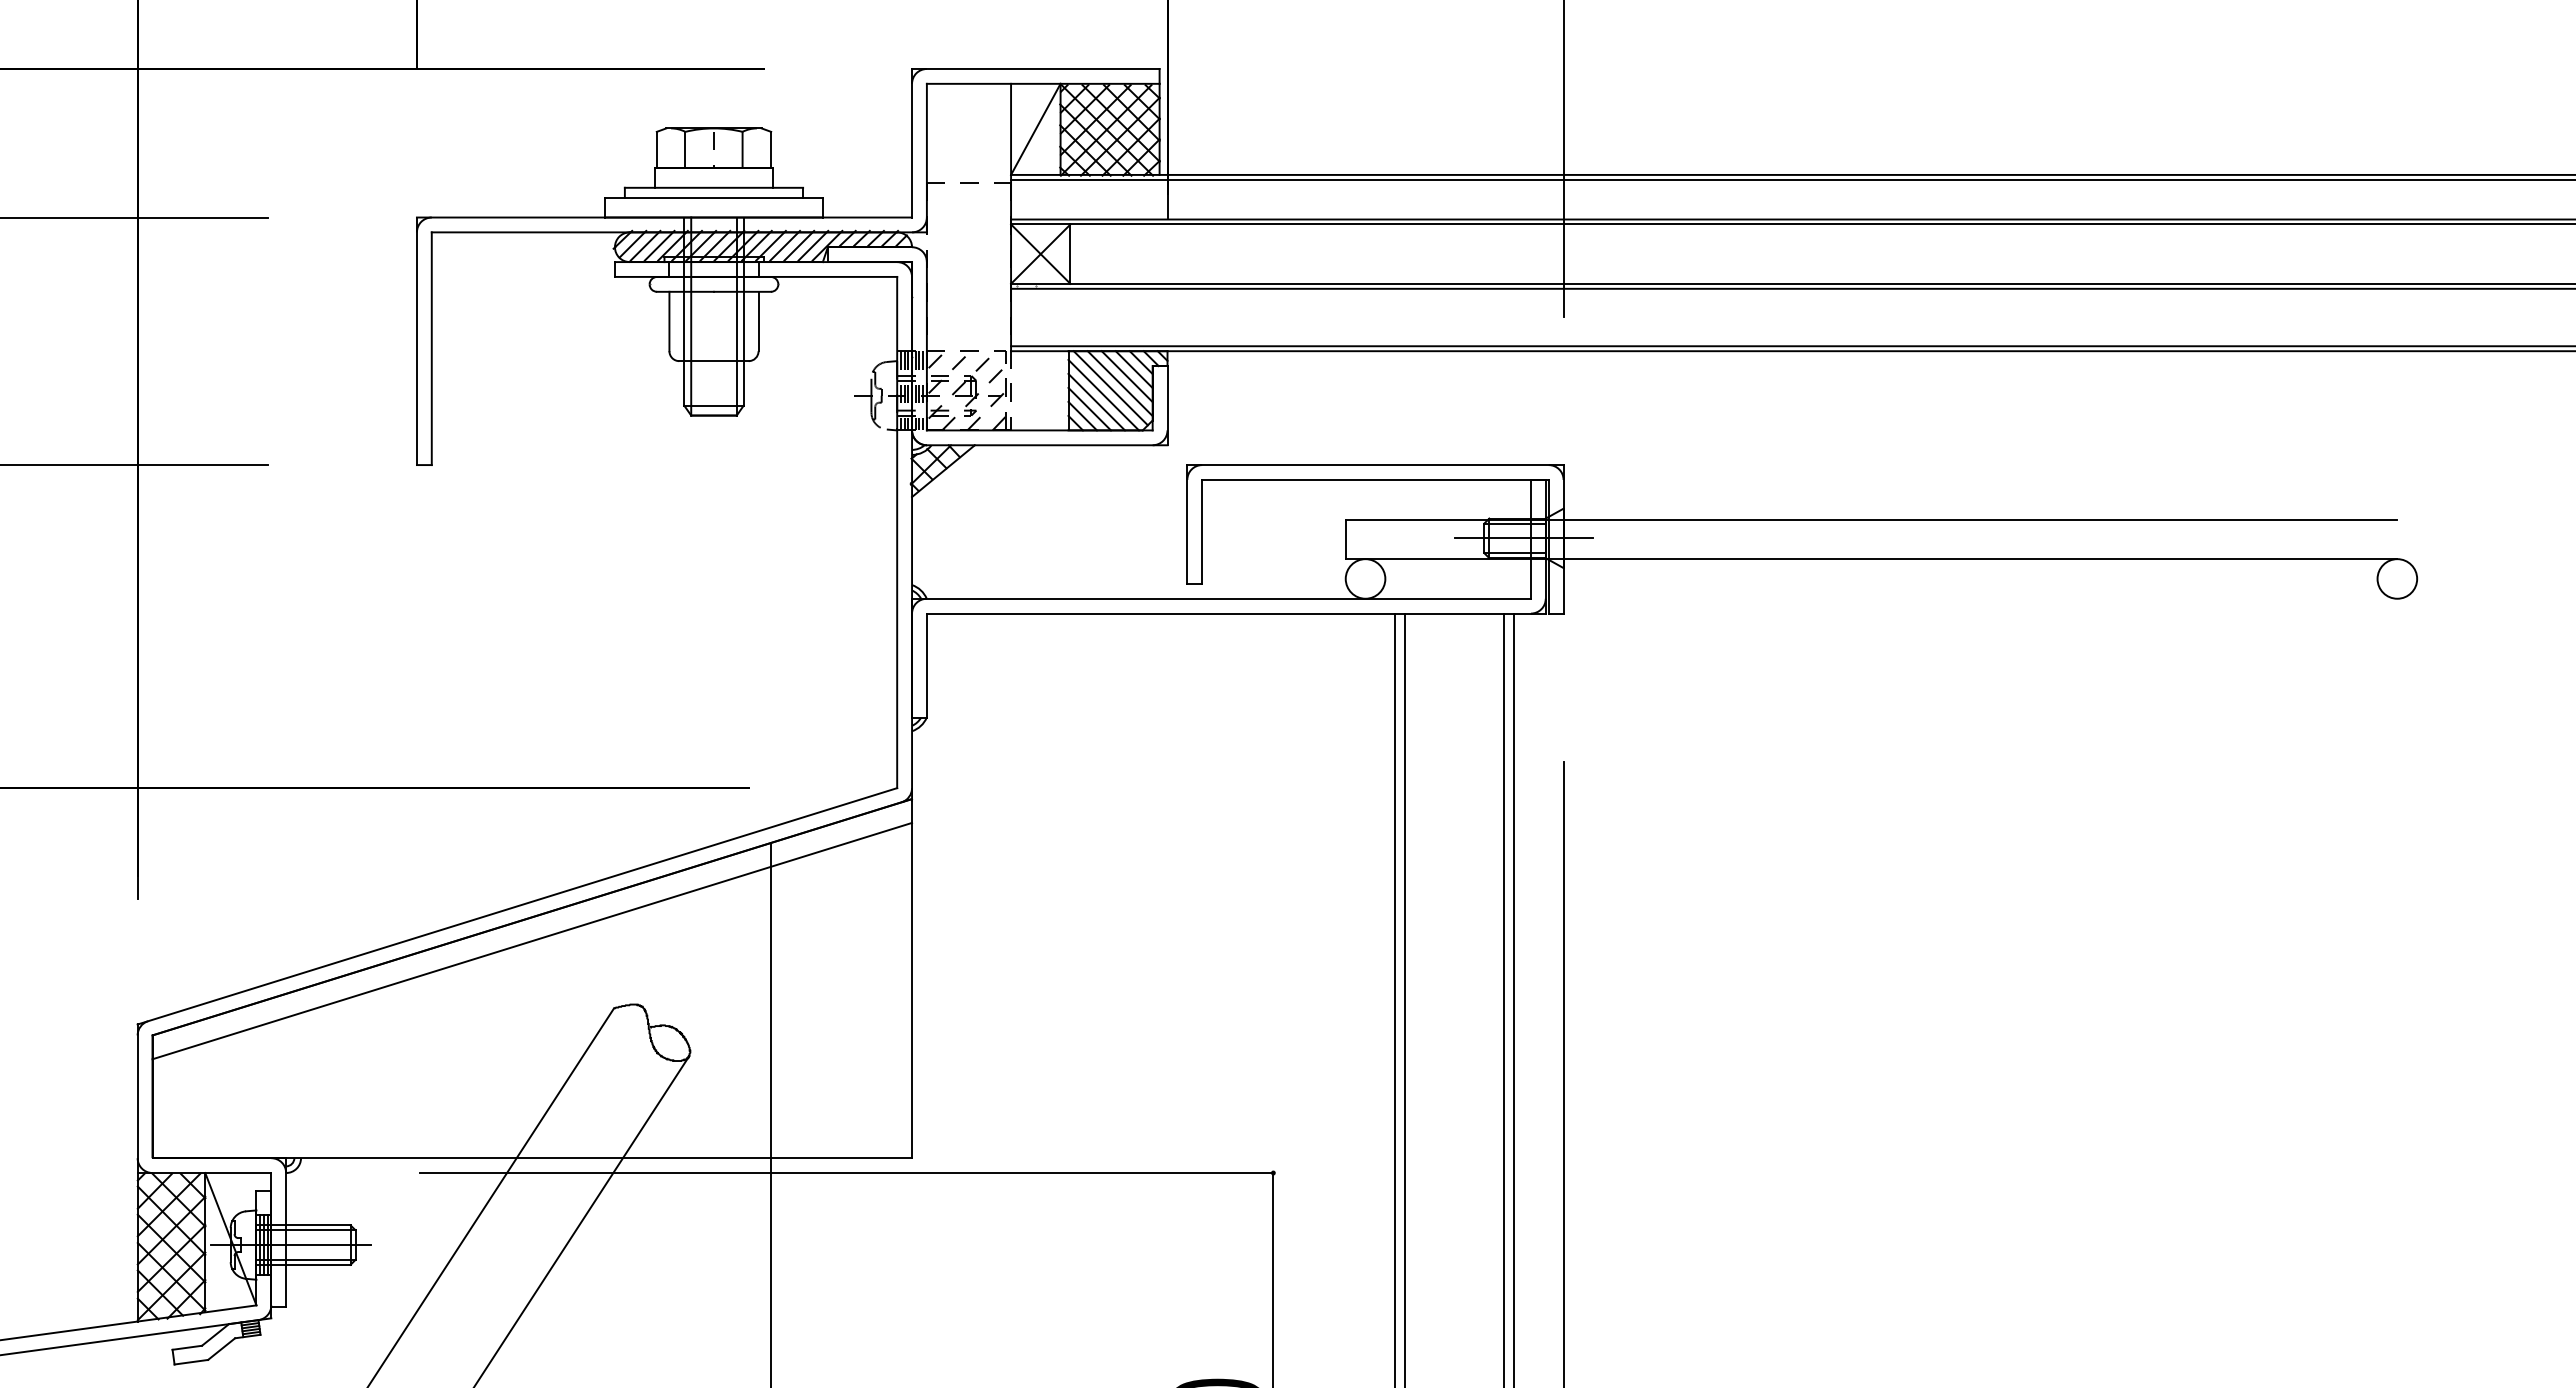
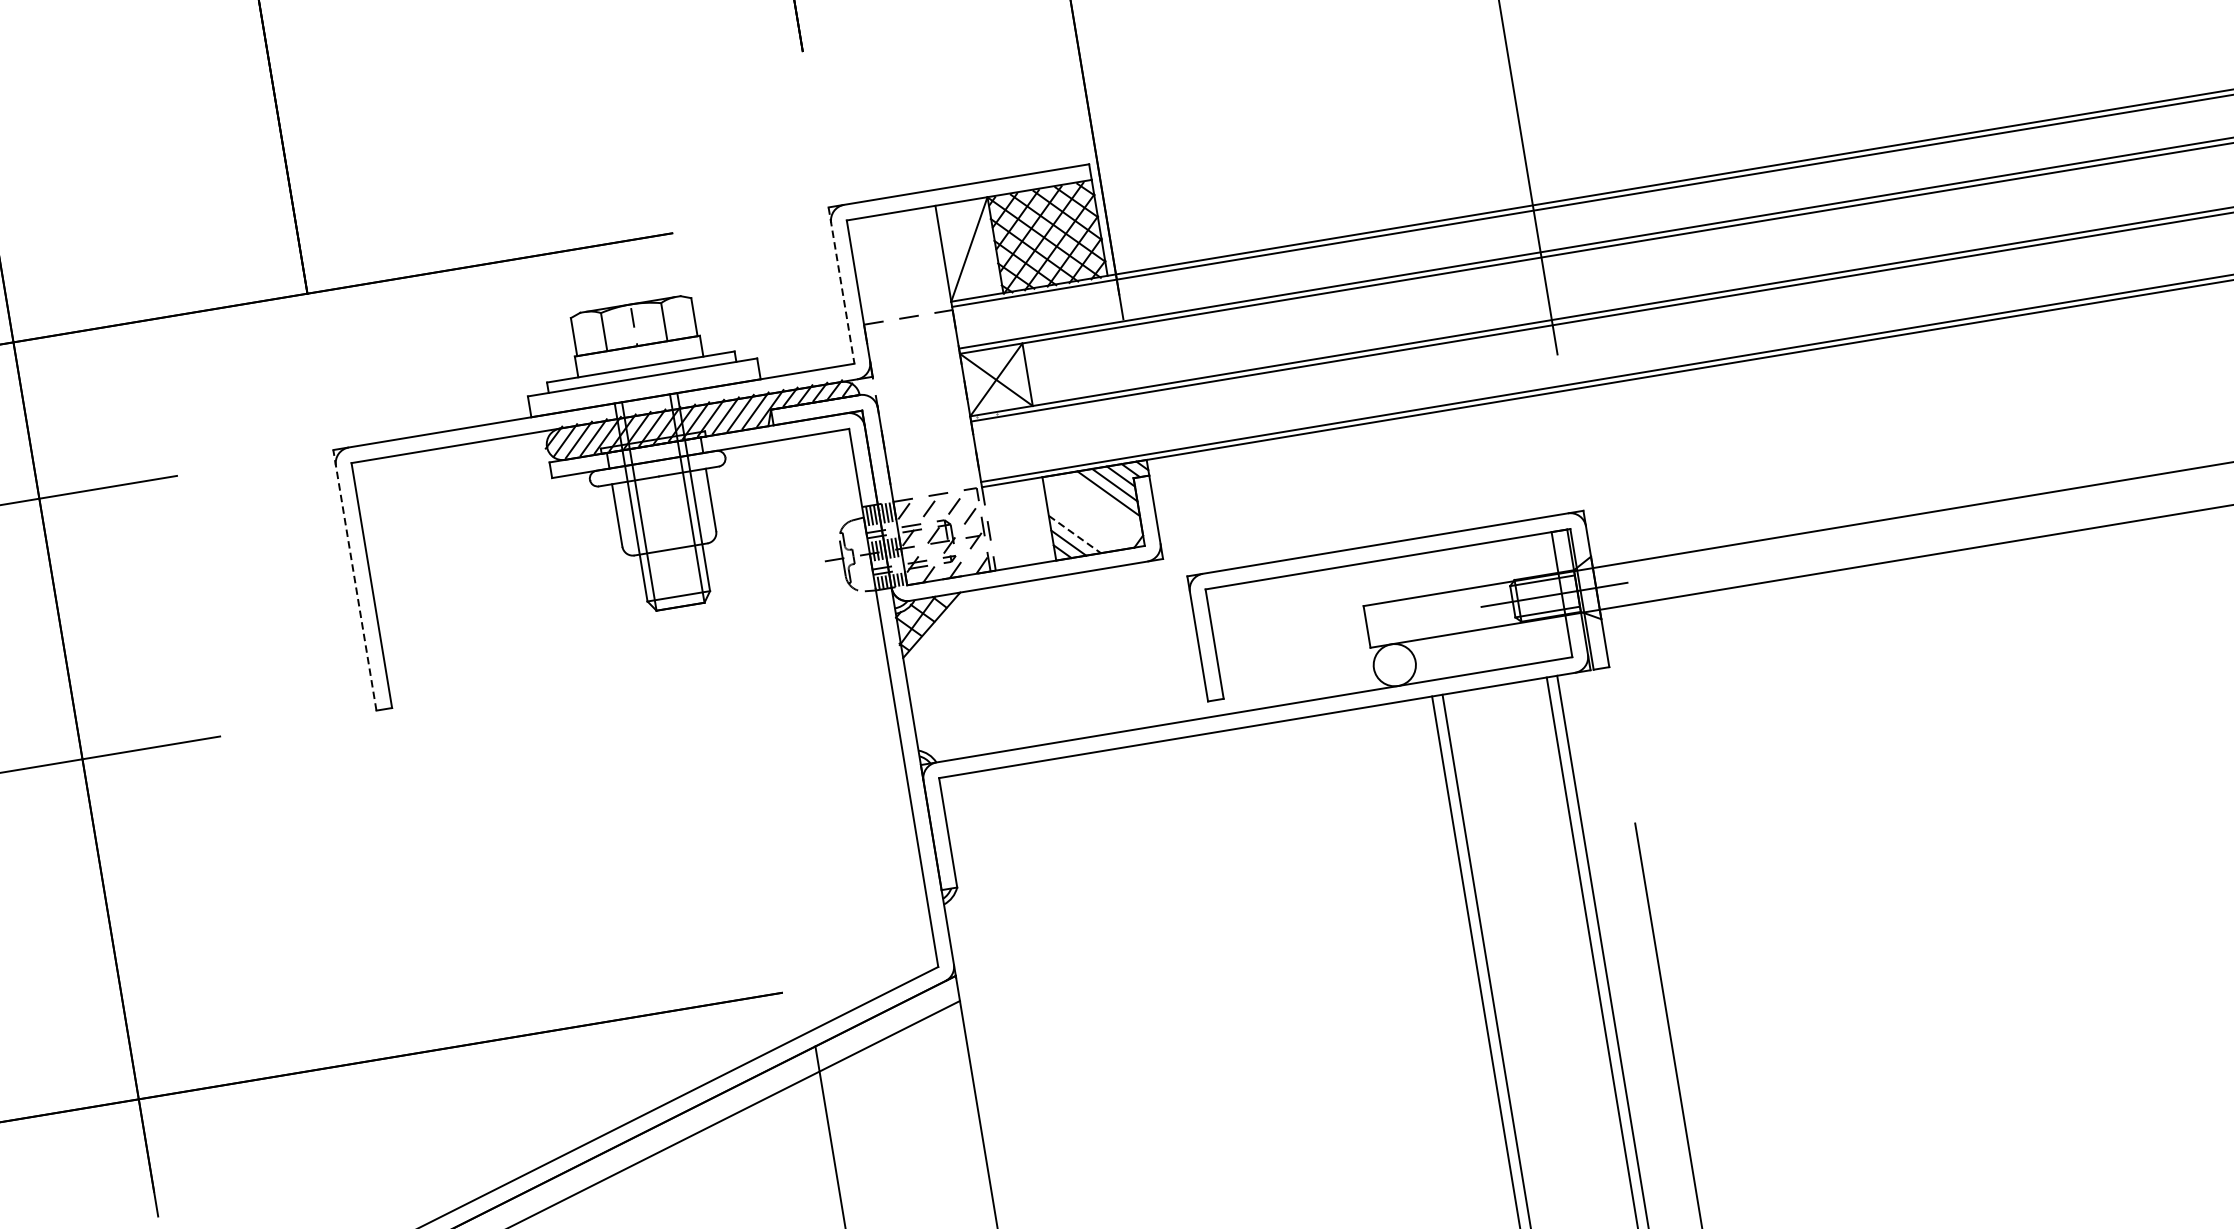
line: (912, 143) -> (842, 285), solid -> dashed
line: (416, 341) -> (354, 580), solid -> dashed
line: (1119, 383) -> (1101, 502), removed
line: (1110, 388) -> (1093, 509), removed
line: (1103, 394) -> (1086, 516), removed
line: (1096, 401) -> (1080, 525), removed
line: (1090, 409) -> (1075, 534), solid -> dashed

